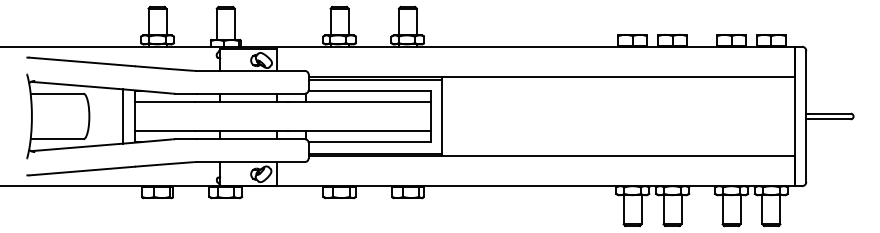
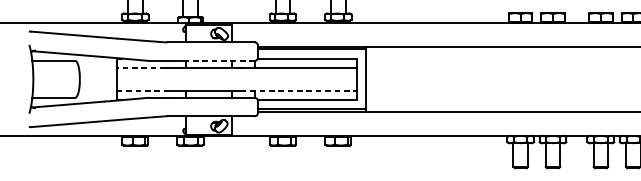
line: (262, 93) -> (220, 60), solid -> dashed
line: (164, 102) -> (140, 67), solid -> dashed
line: (123, 116) -> (107, 79), removed
line: (165, 130) -> (141, 90), solid -> dashed
line: (359, 130) -> (299, 90), solid -> dashed

